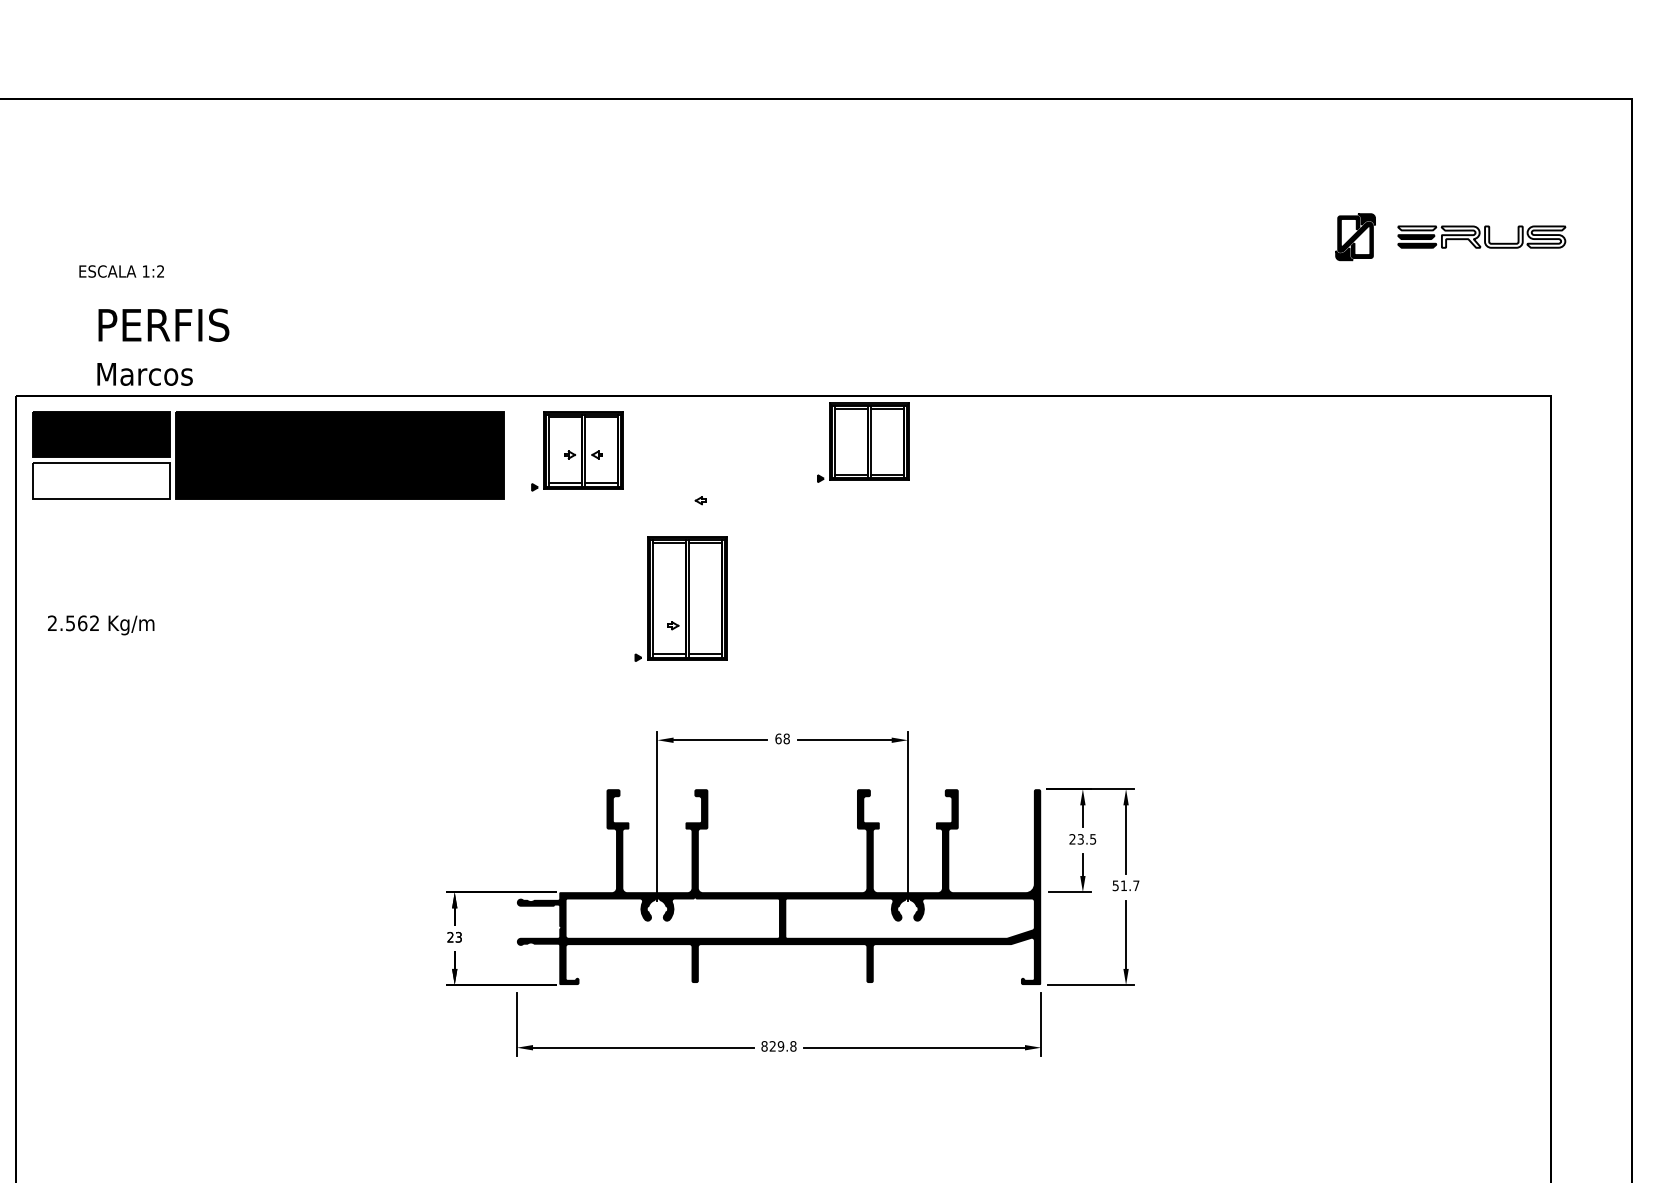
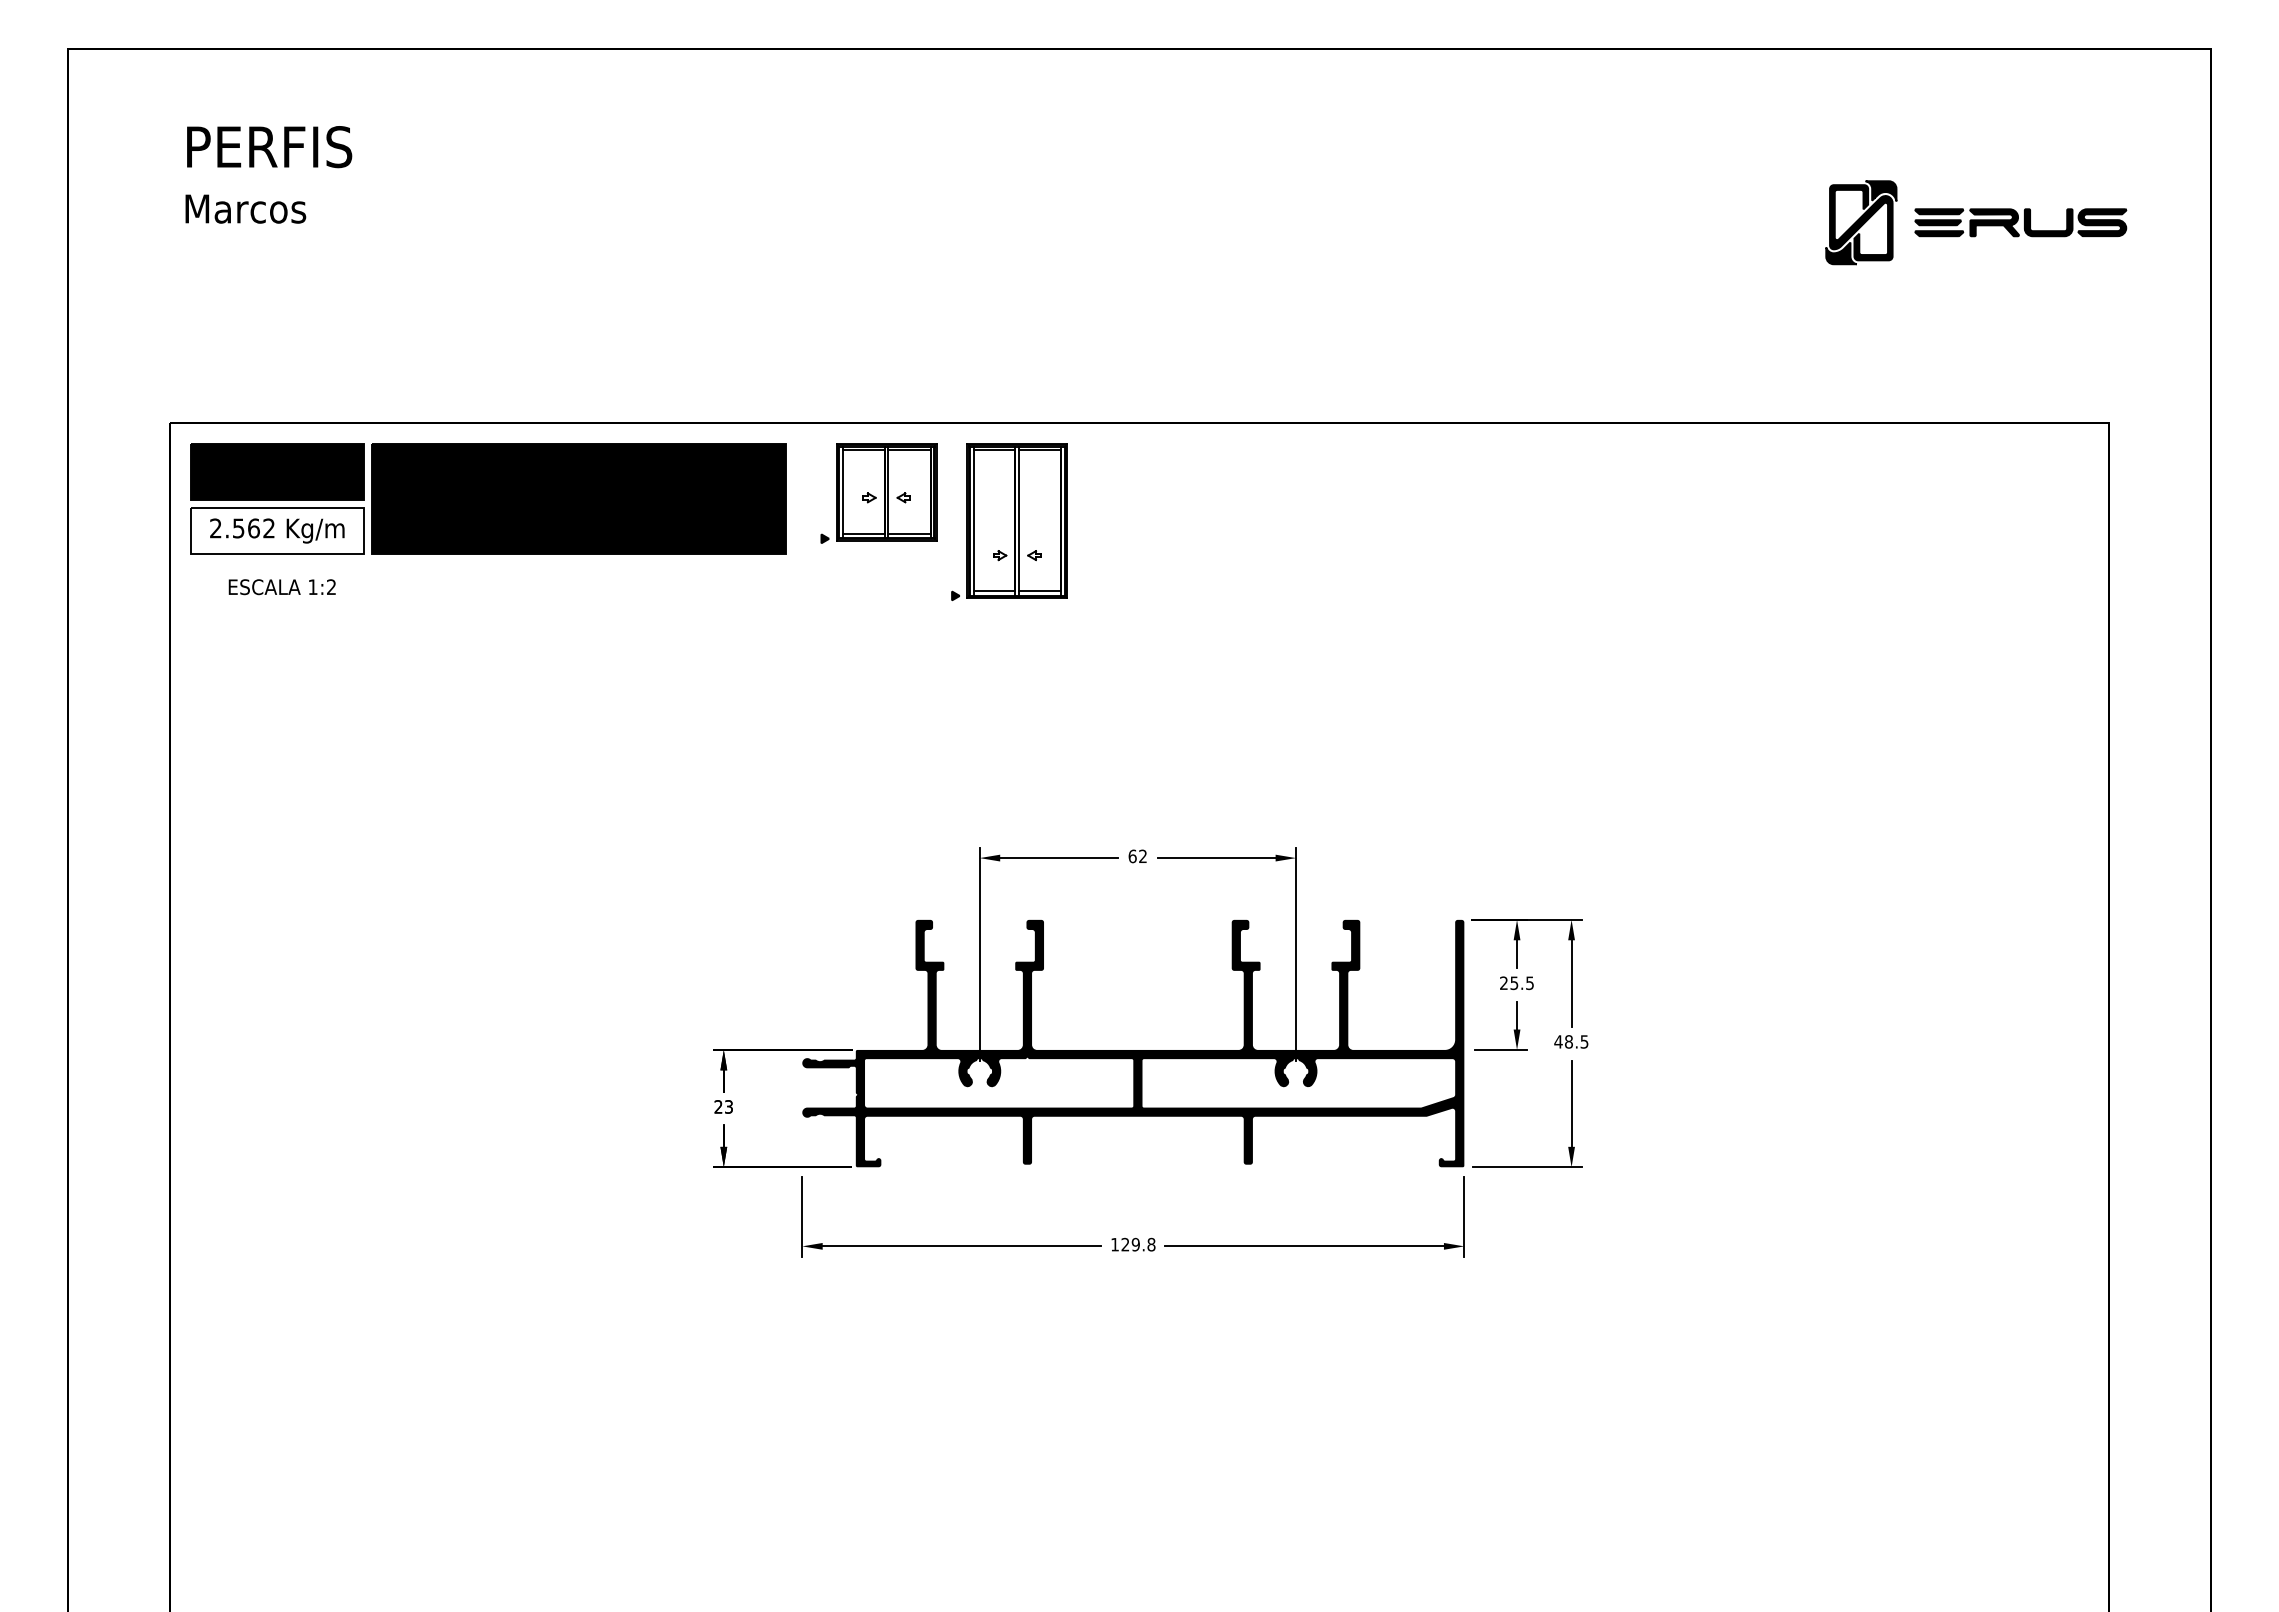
fill: (1417, 228) -> (1939, 211), added
part: (1355, 236) -> (1861, 222), size x1.43
fill: (1460, 236) -> (1994, 222), added
fill: (1503, 236) -> (2048, 222), added
fill: (1546, 236) -> (2102, 222), added
text: (121, 271) -> (281, 587), moved
text: (163, 347) -> (268, 174), moved
part: (863, 442) -> (1239, 482), removed
part: (680, 598) -> (1009, 521), moved
text: (101, 624) -> (277, 530), moved
text: (787, 738) -> (1143, 856), 68 -> 62
text: (1080, 838) -> (1514, 982), 23.5 -> 25.5
text: (1126, 885) -> (1571, 1041), 51.7 -> 48.5
text: (764, 1046) -> (1115, 1244), 829.8 -> 129.8

